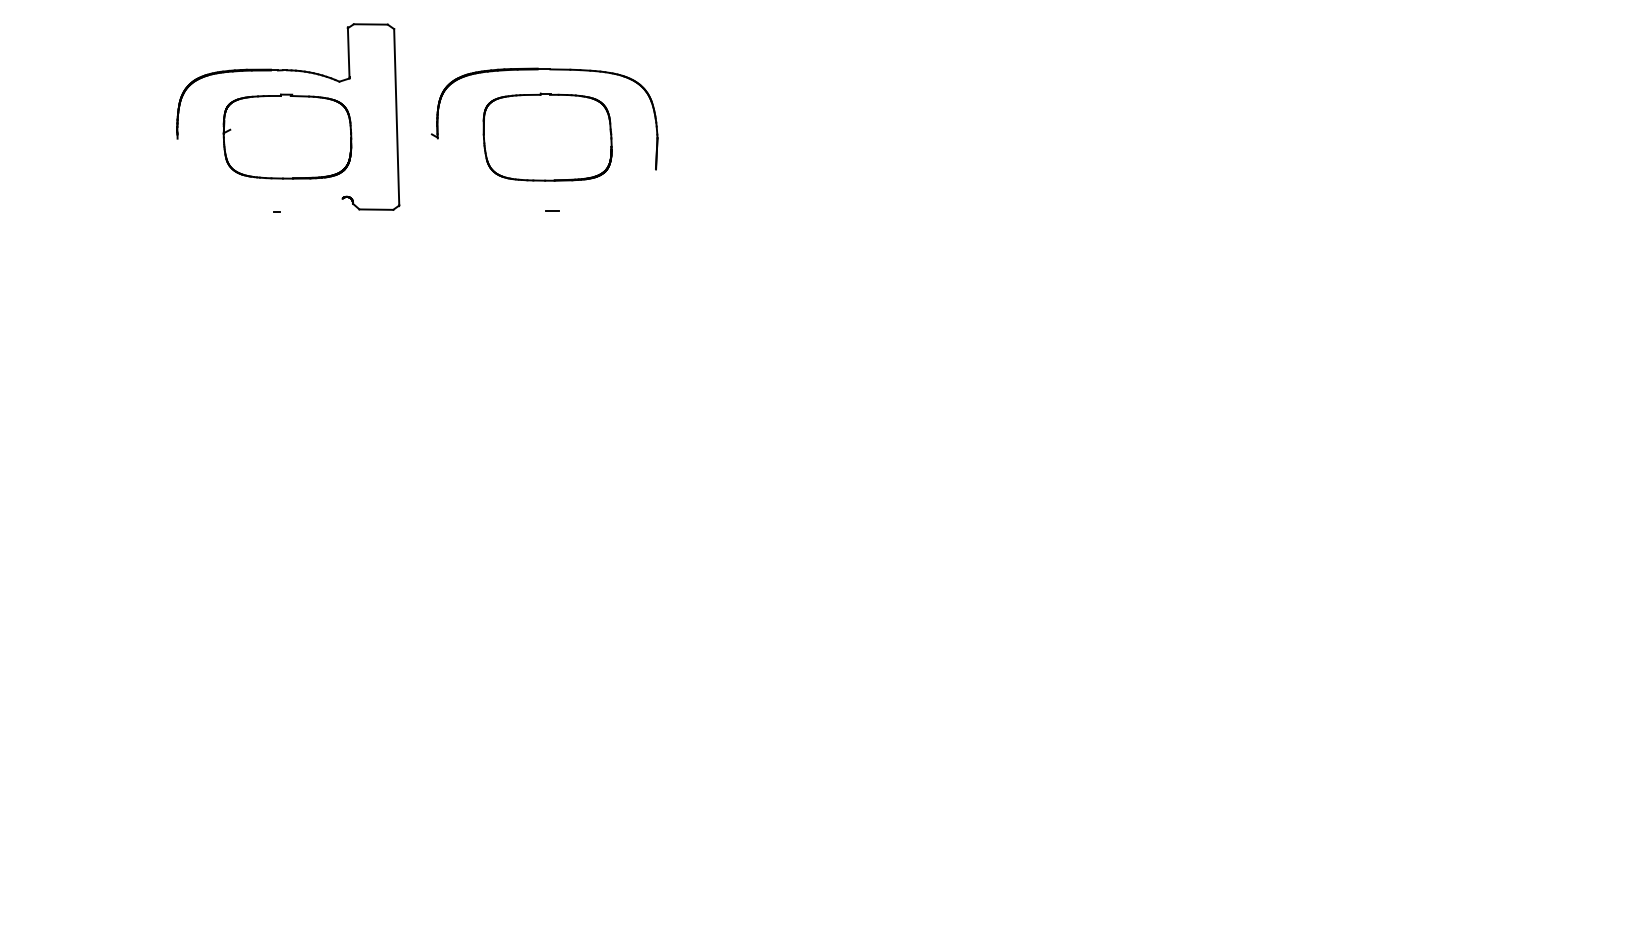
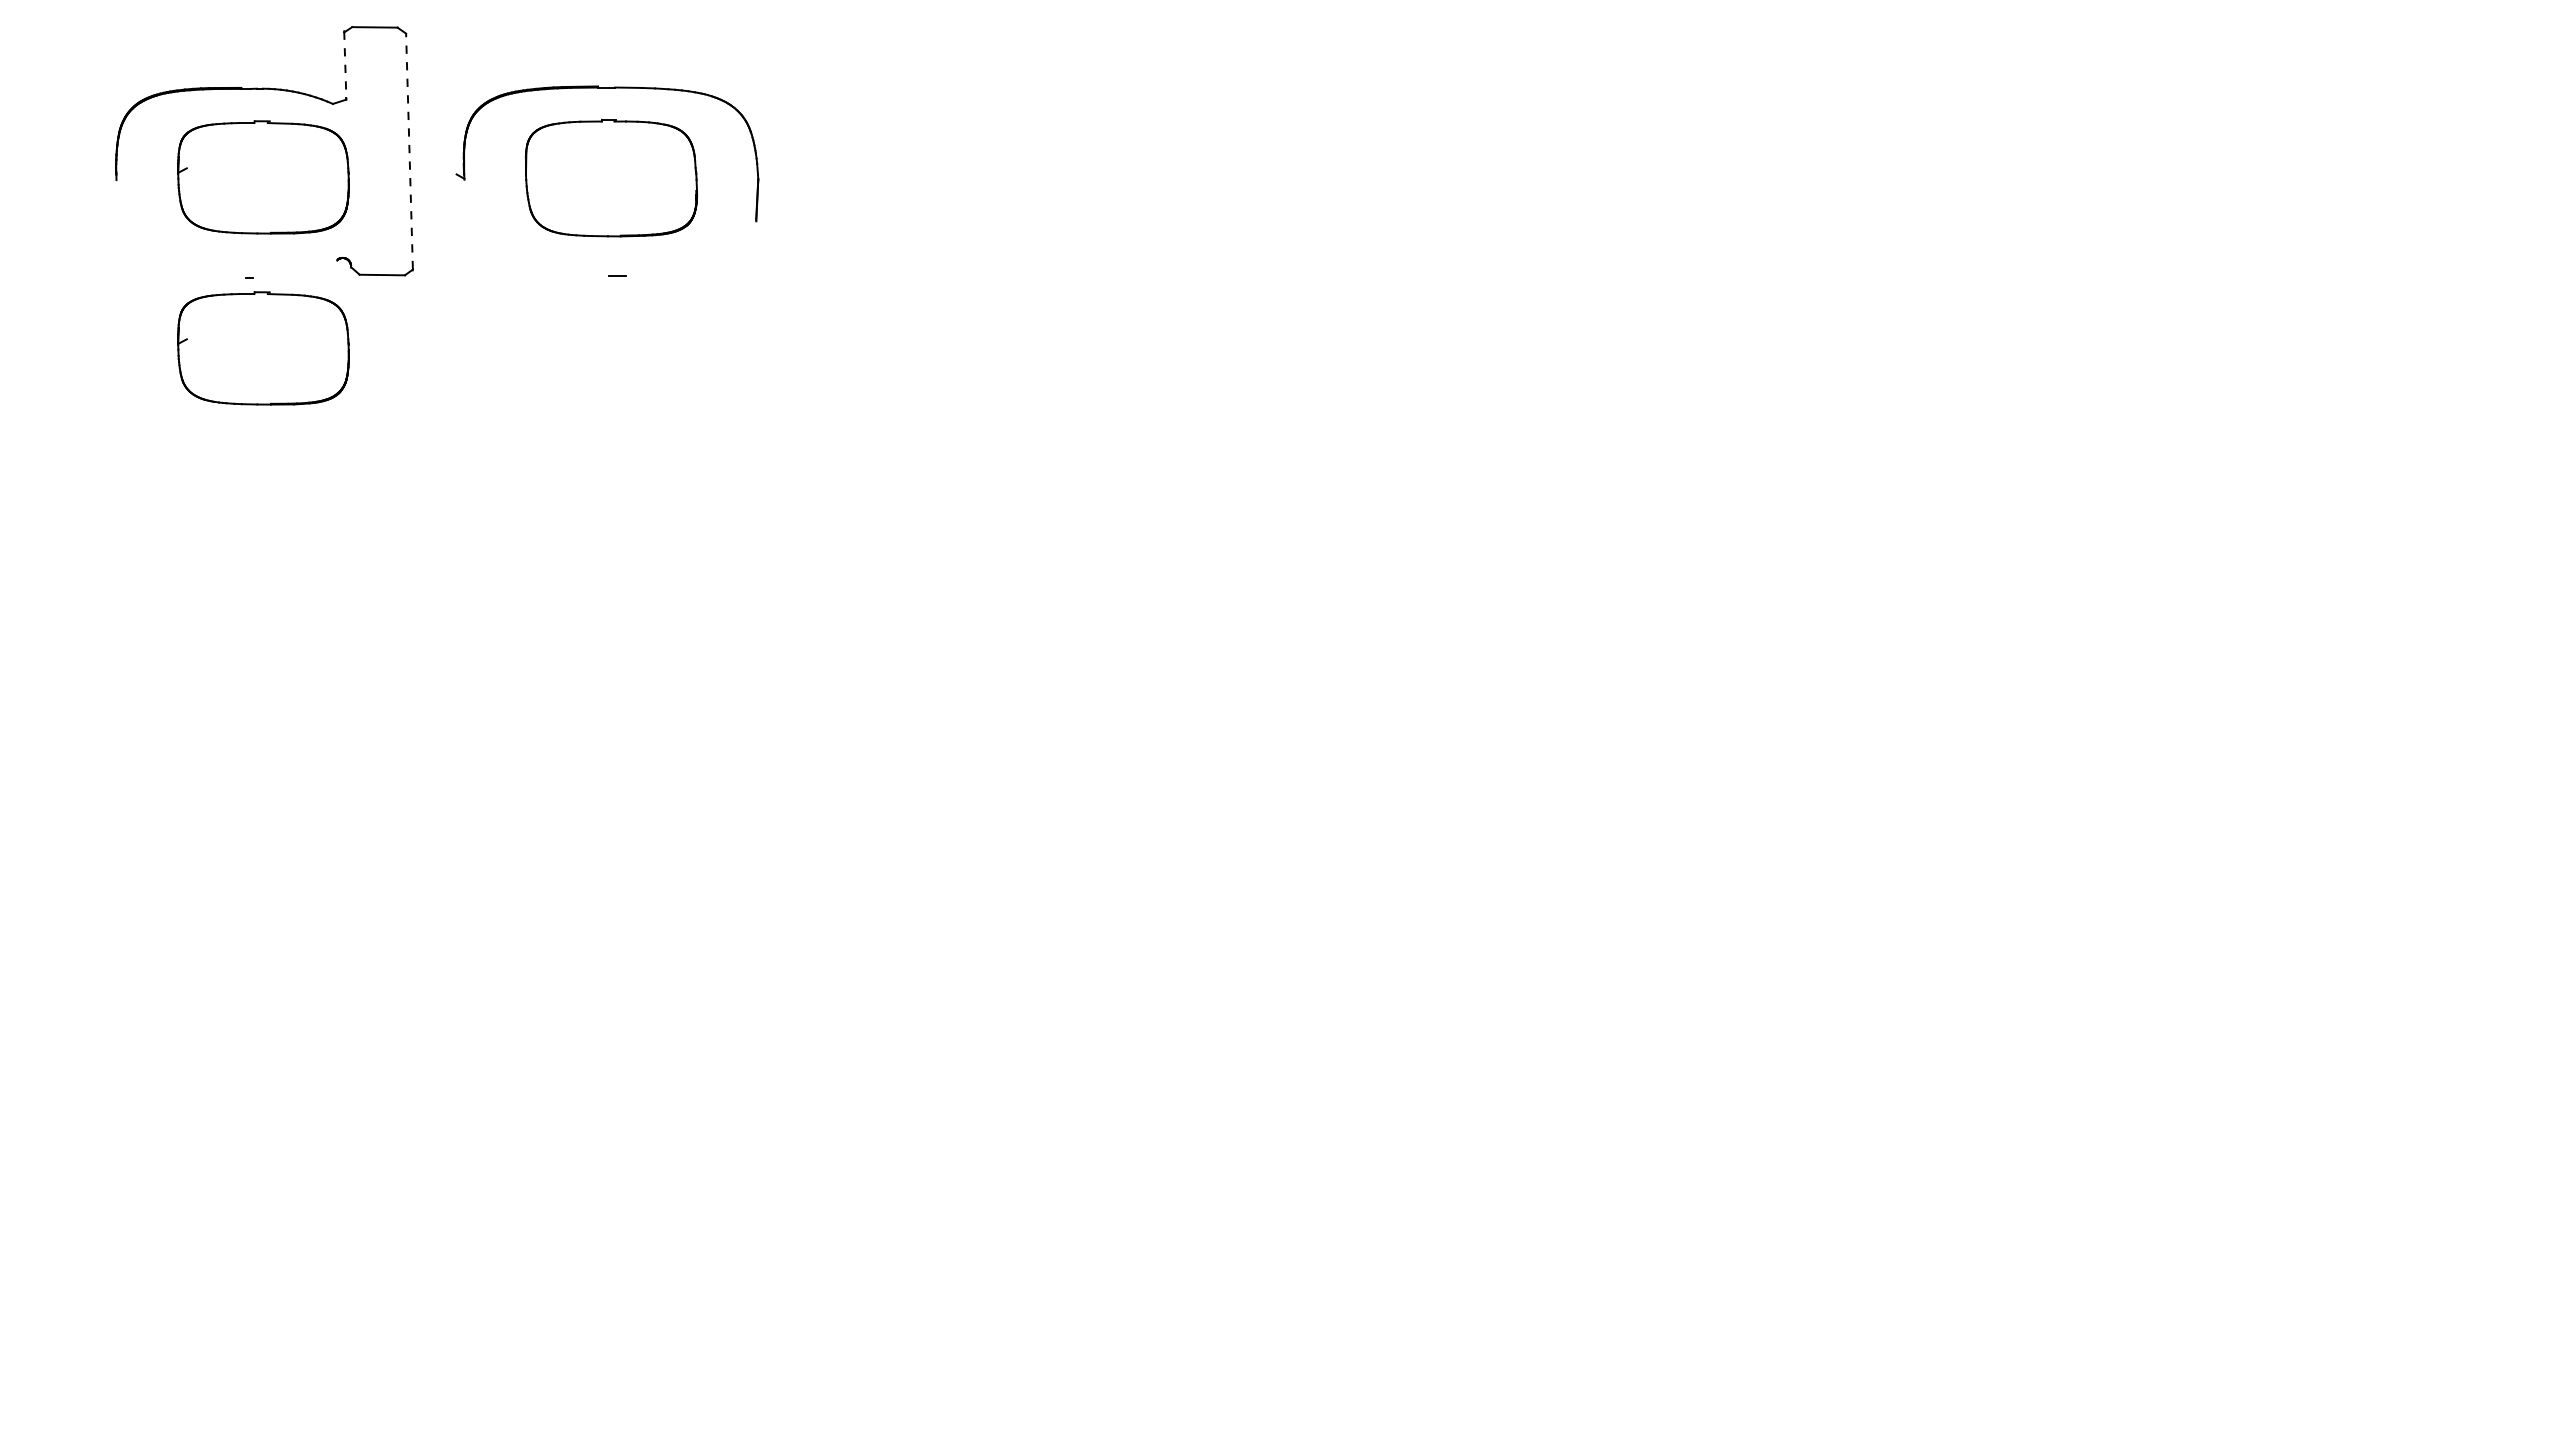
line: (348, 52) -> (345, 65), solid -> dashed
line: (396, 117) -> (409, 151), solid -> dashed
part: (287, 264) -> (263, 348), added

